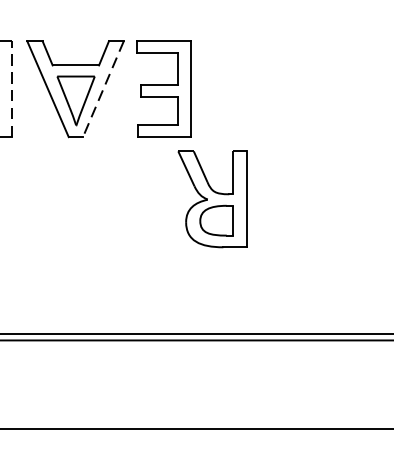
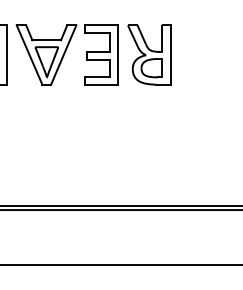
line: (12, 89) -> (7, 55), dashed -> solid
line: (103, 89) -> (63, 55), dashed -> solid
part: (213, 198) -> (149, 54), moved

